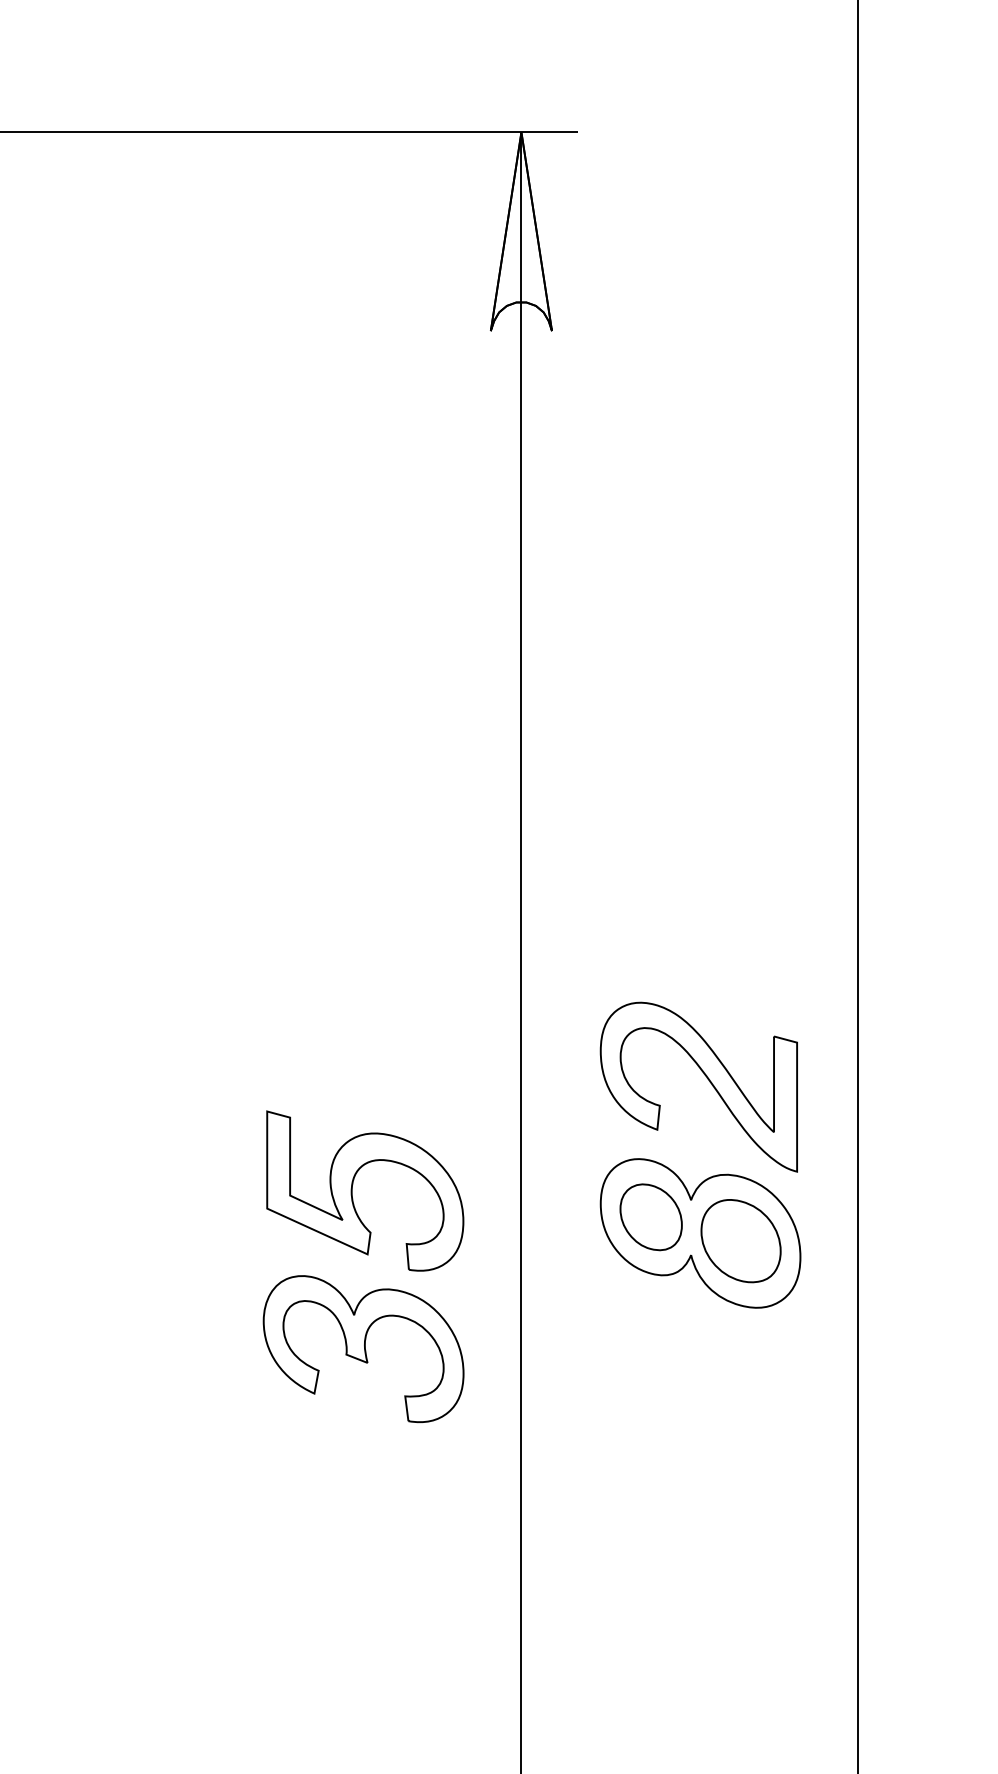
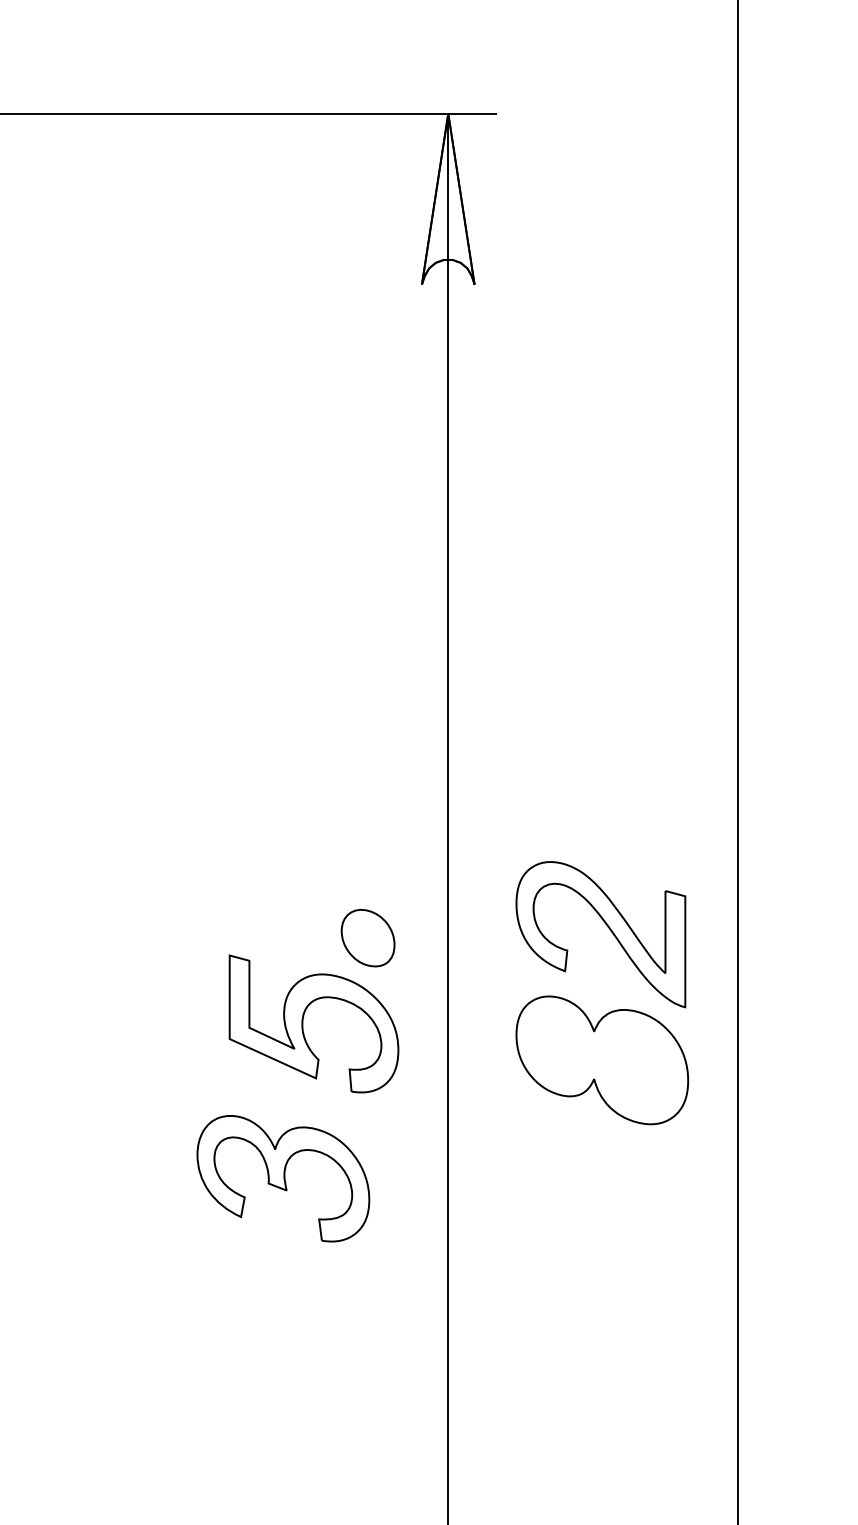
part: (650, 1217) -> (367, 938), moved
part: (740, 1241) -> (636, 1067), removed
part: (363, 1349) -> (283, 1179), moved

